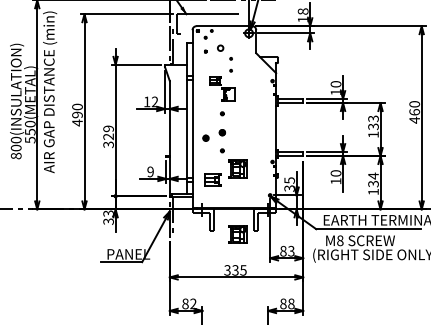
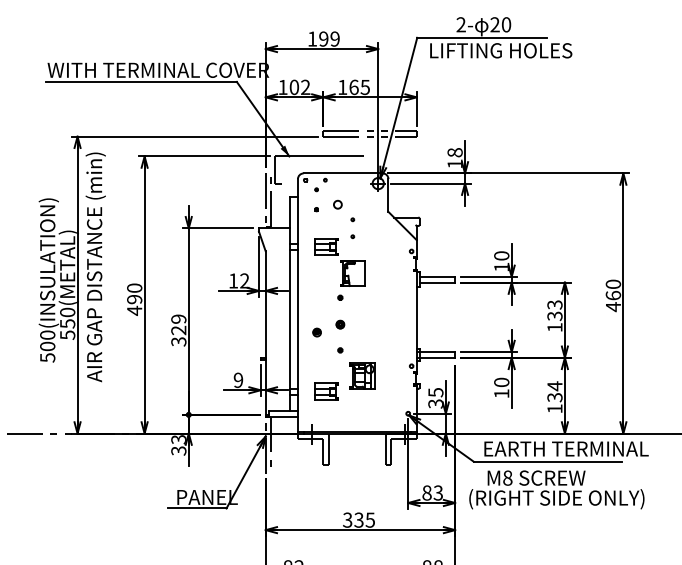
part: (221, 88) -> (339, 262), size x1.43
text: (16, 155) -> (47, 357), 800(INSULATION) -> 500(INSULATION)
part: (237, 234) -> (362, 468), removed

